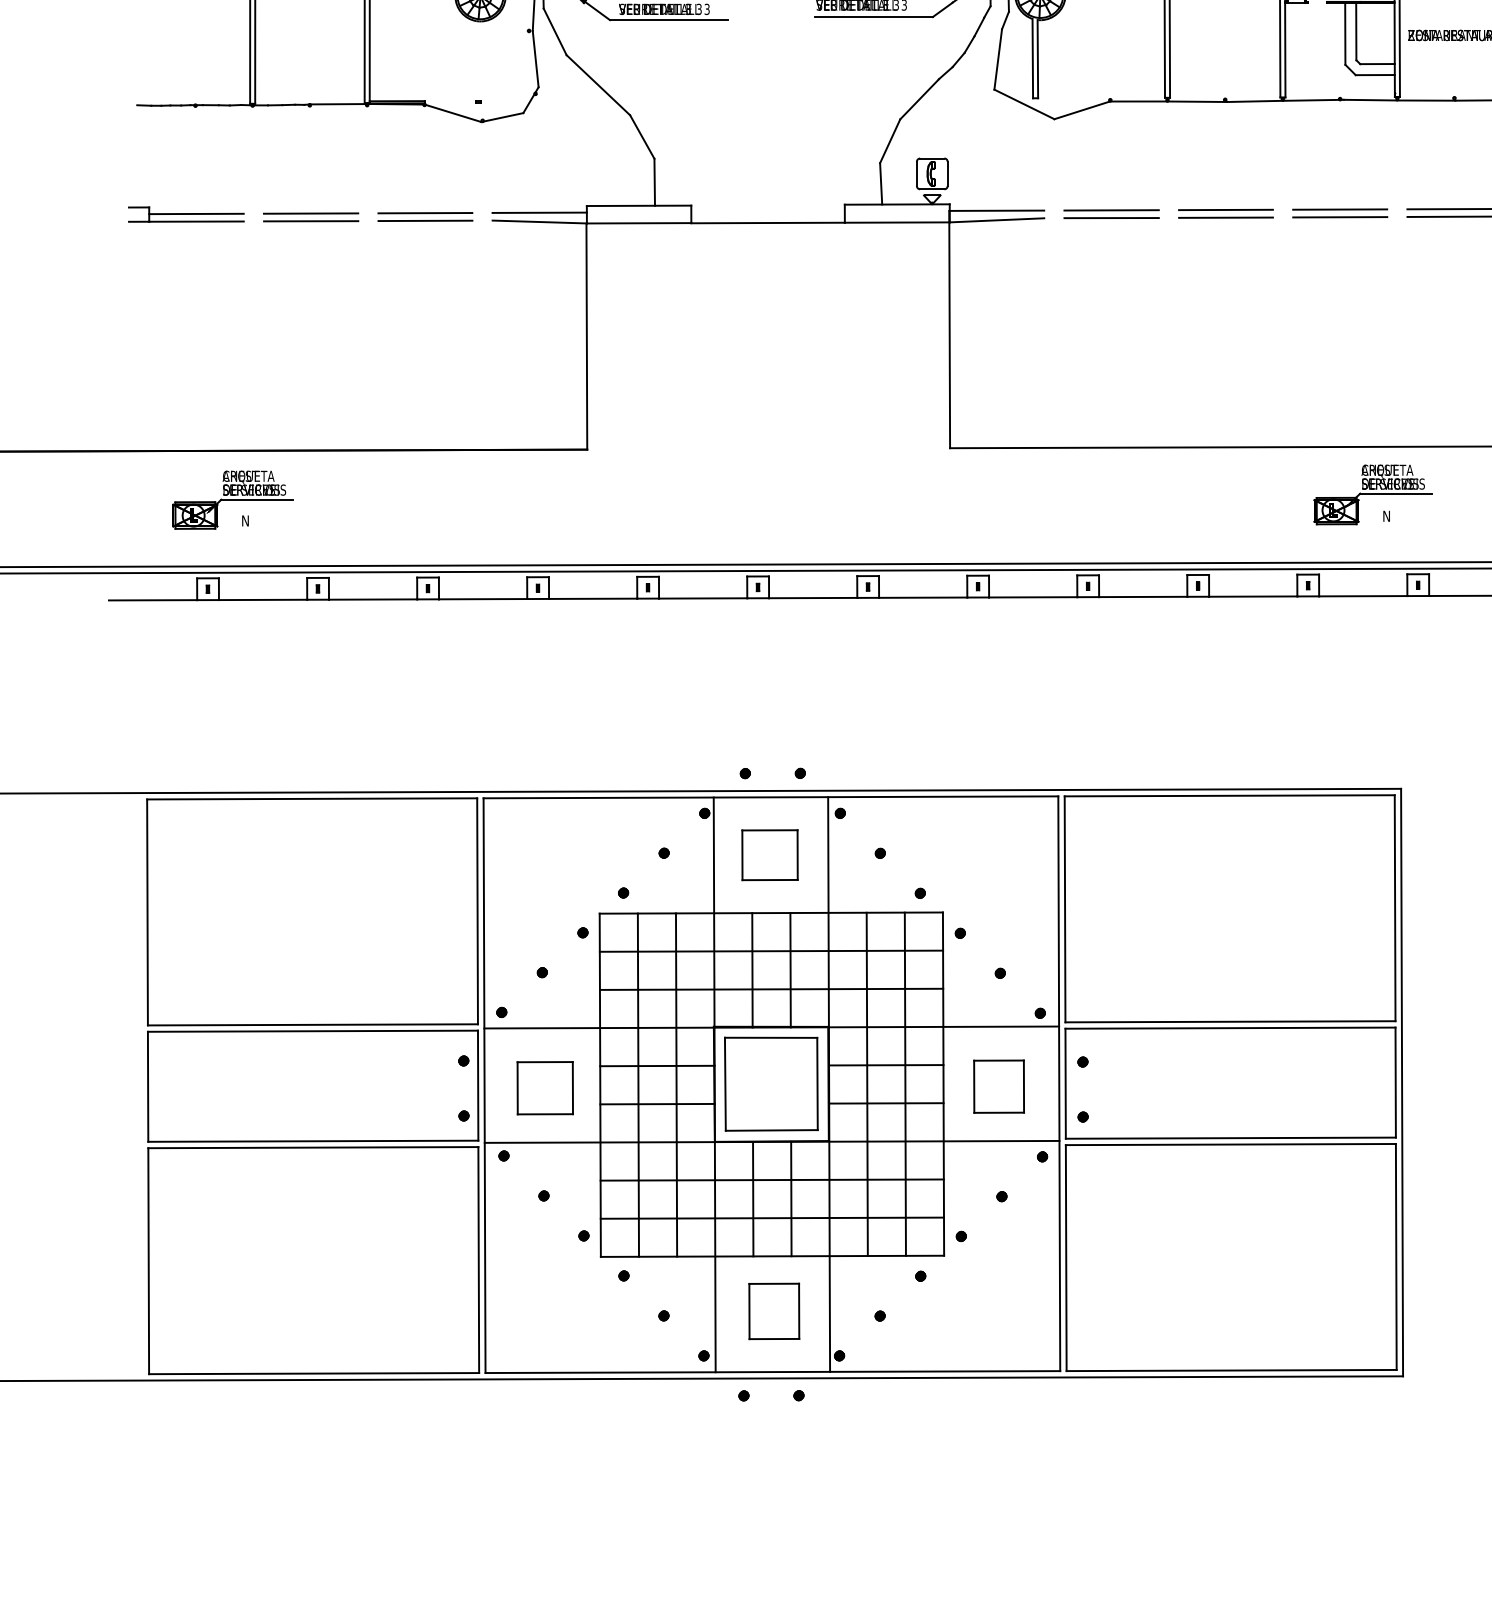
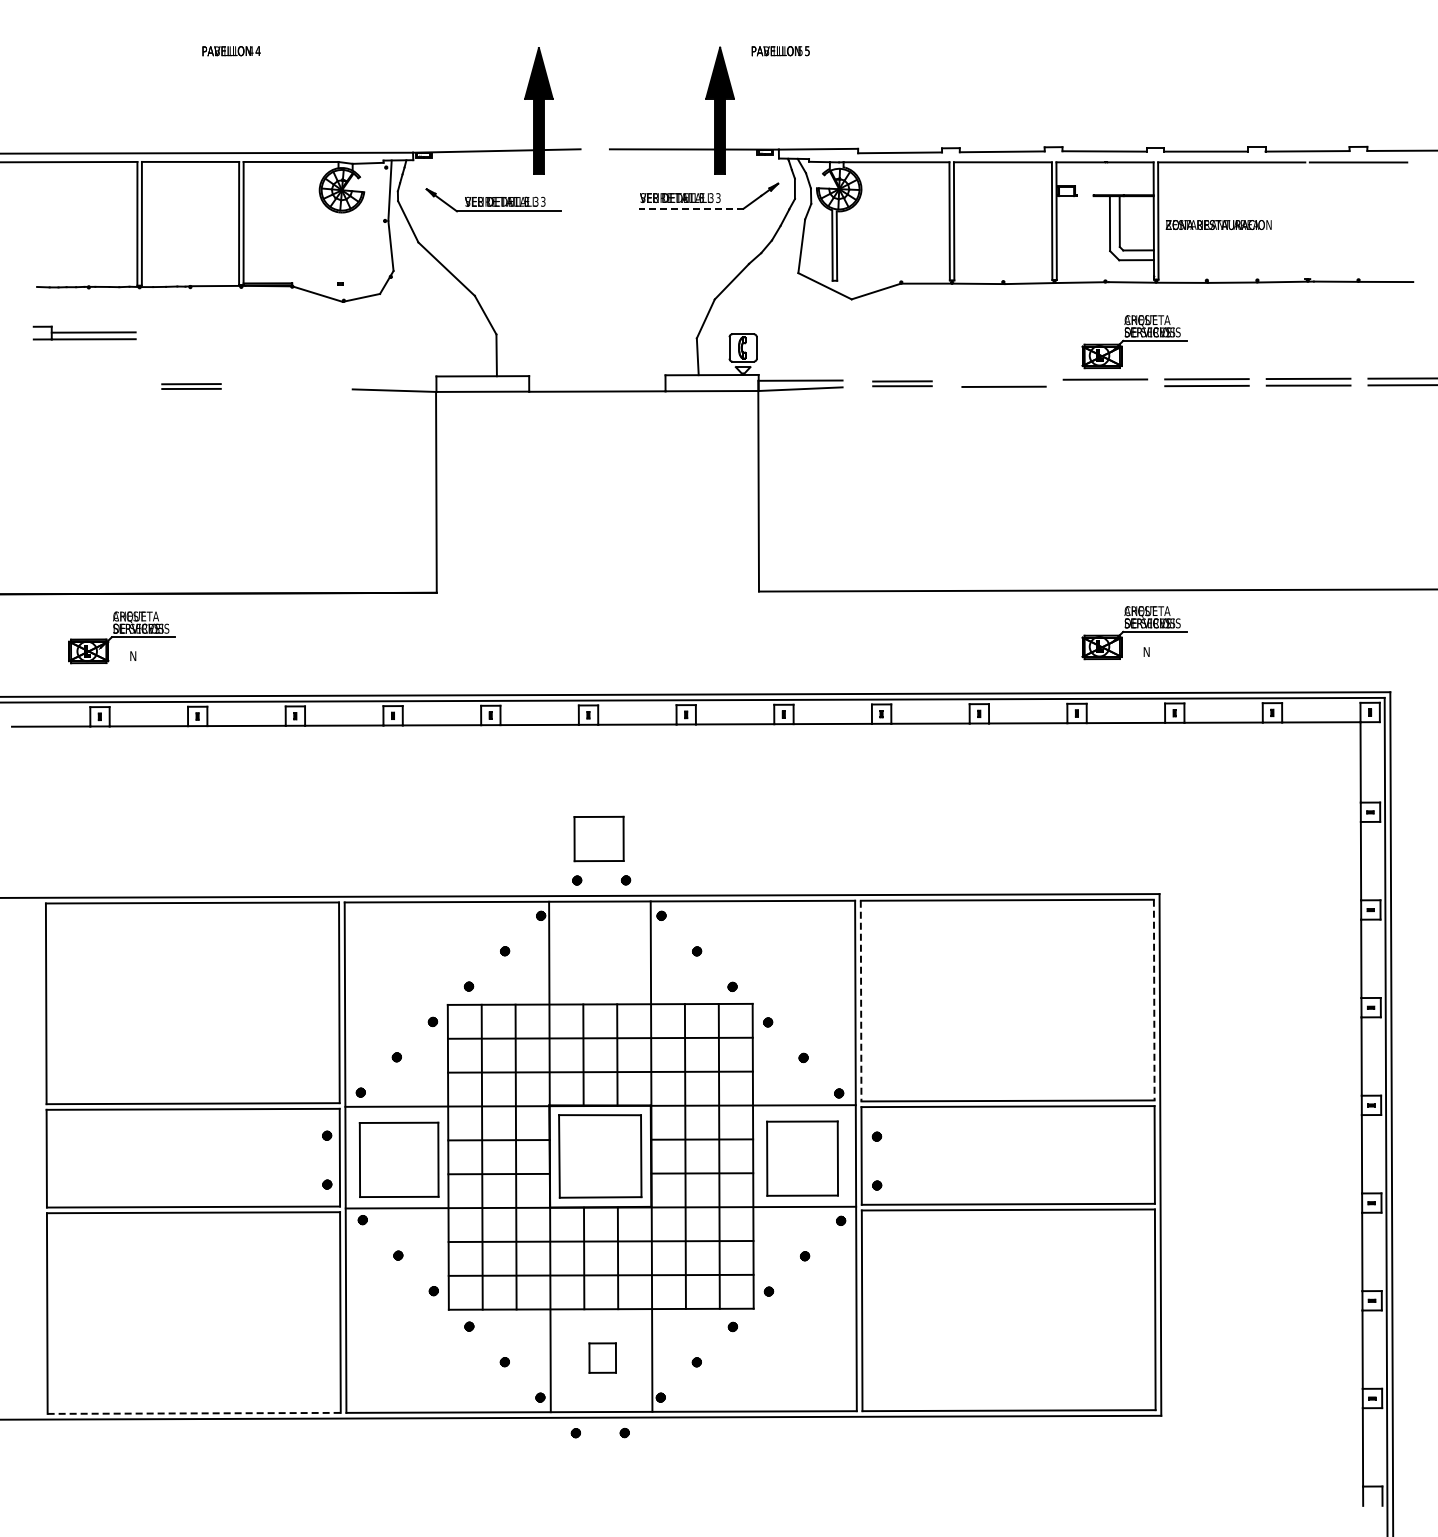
line: (872, 16) -> (690, 208), solid -> dashed
part: (1372, 167) -> (1134, 342), added
line: (1225, 209) -> (1003, 379), removed
line: (539, 212) -> (394, 382), removed
part: (186, 213) -> (84, 332), moved
part: (1111, 213) -> (902, 383), size x0.7
part: (424, 216) -> (292, 385), removed
part: (311, 217) -> (191, 386), size x0.7
line: (1340, 217) -> (1105, 386), removed
part: (769, 854) -> (598, 838), moved
line: (1395, 908) -> (1154, 1000), solid -> dashed
line: (1065, 909) -> (861, 1001), solid -> dashed
part: (999, 1086) -> (802, 1158), size x1.6
part: (545, 1087) -> (399, 1159), size x1.6
part: (773, 1310) -> (602, 1357), size x0.6
line: (314, 1373) -> (194, 1413), solid -> dashed

